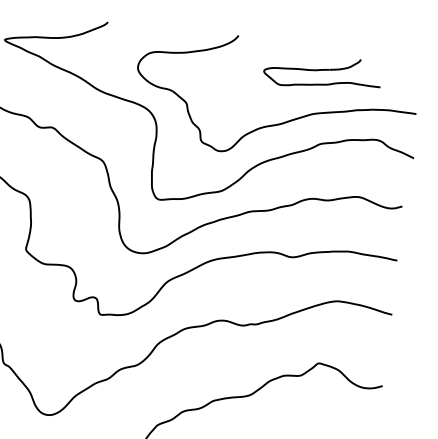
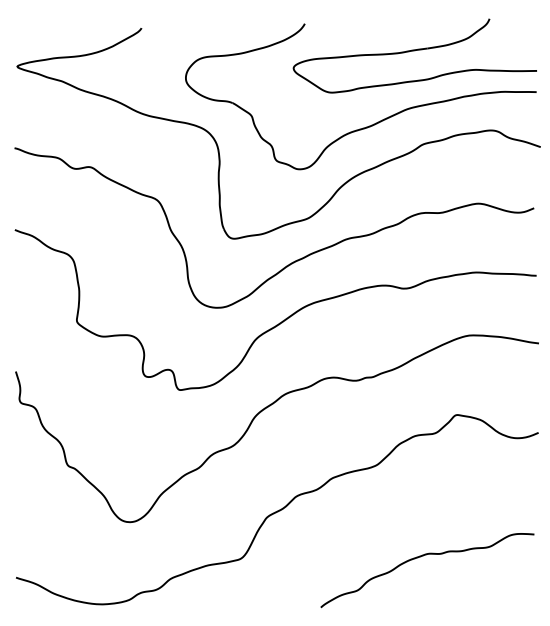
part: (322, 72) -> (414, 55), size x1.67

